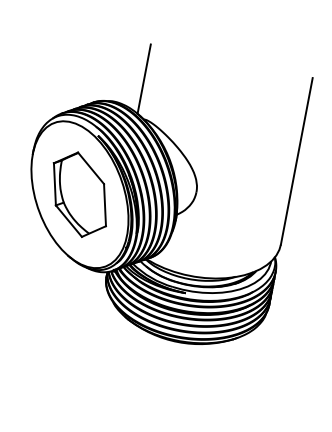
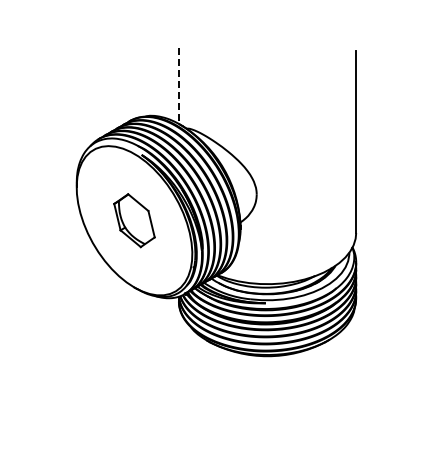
line: (143, 79) -> (178, 86), solid -> dashed
part: (80, 194) -> (134, 220), size x0.6

